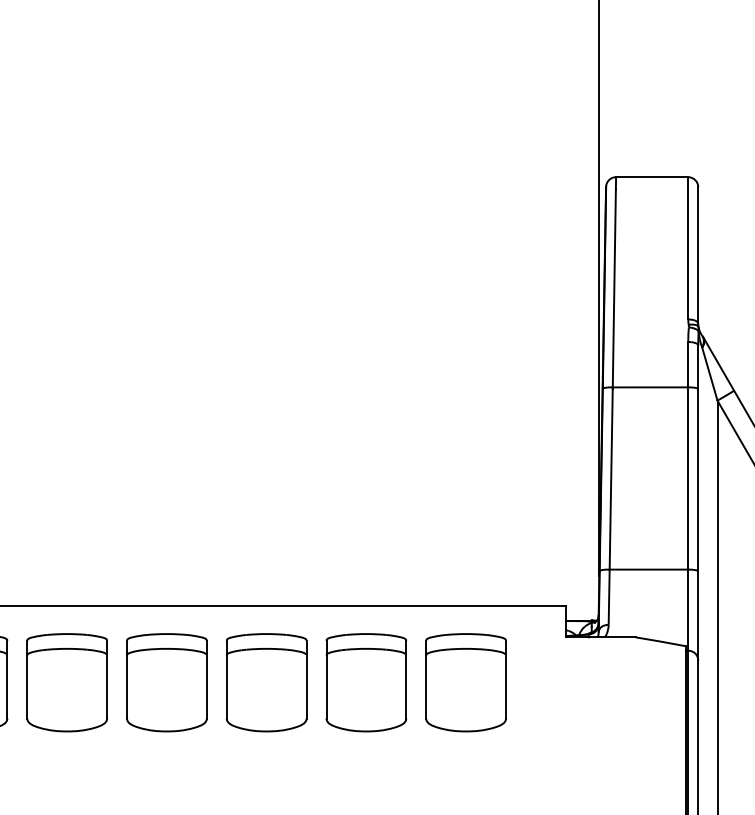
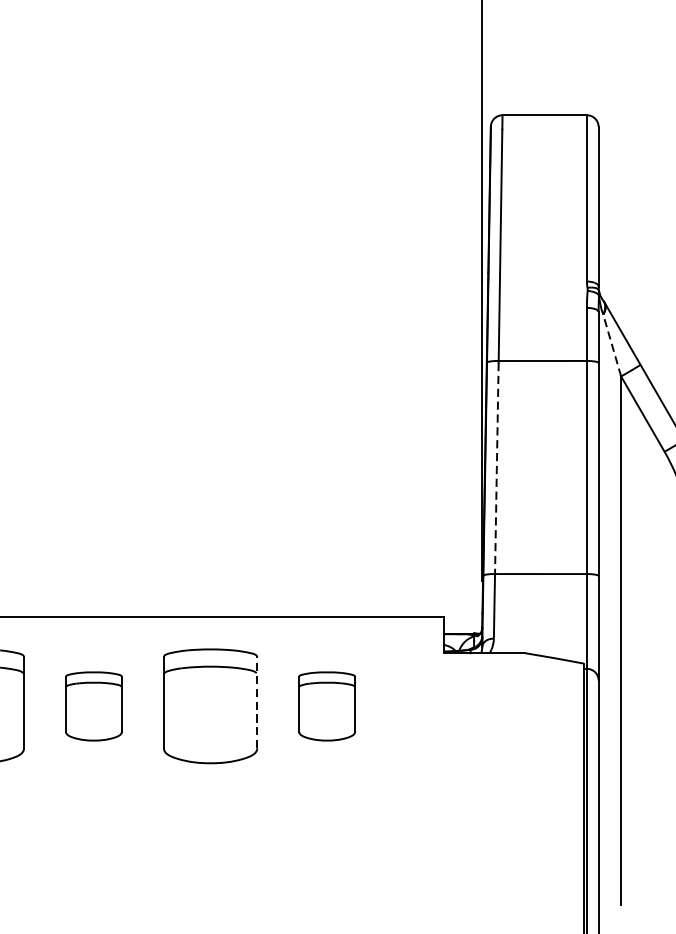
line: (709, 374) -> (611, 345), solid -> dashed
line: (611, 479) -> (497, 468), solid -> dashed
line: (406, 679) -> (257, 702), solid -> dashed
part: (266, 682) -> (93, 706), size x0.6
part: (465, 682) -> (326, 706), size x0.6

